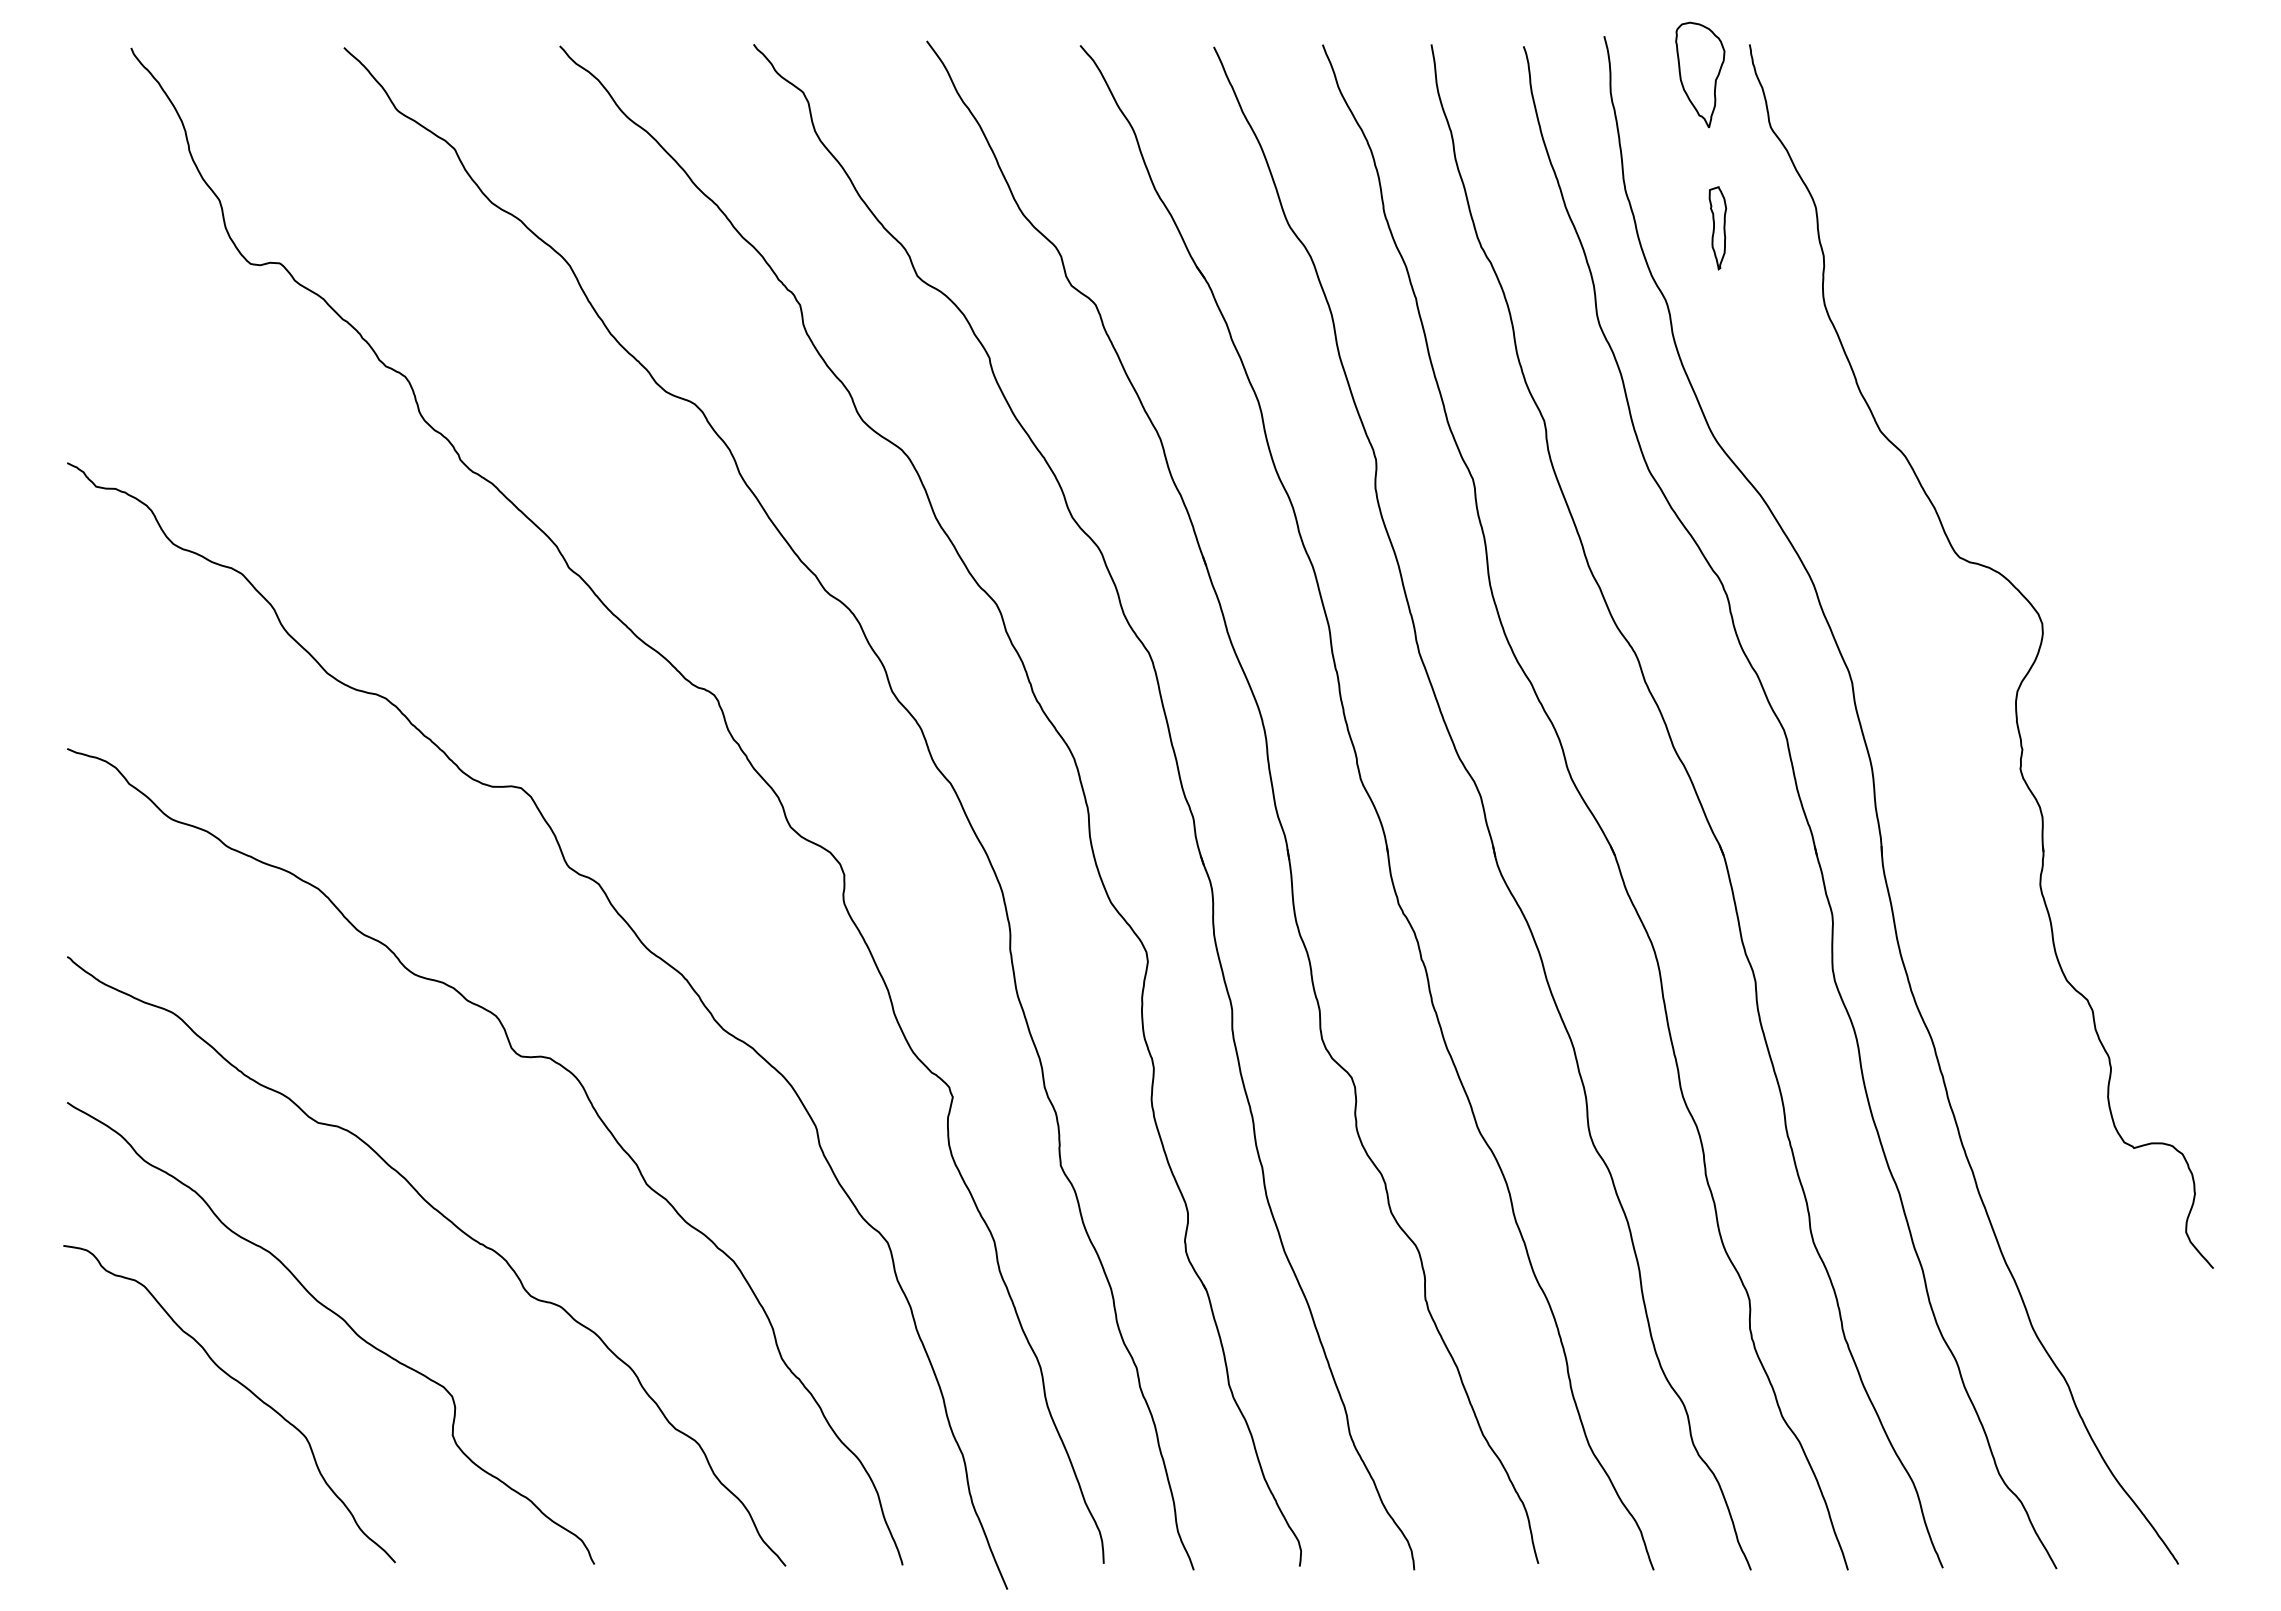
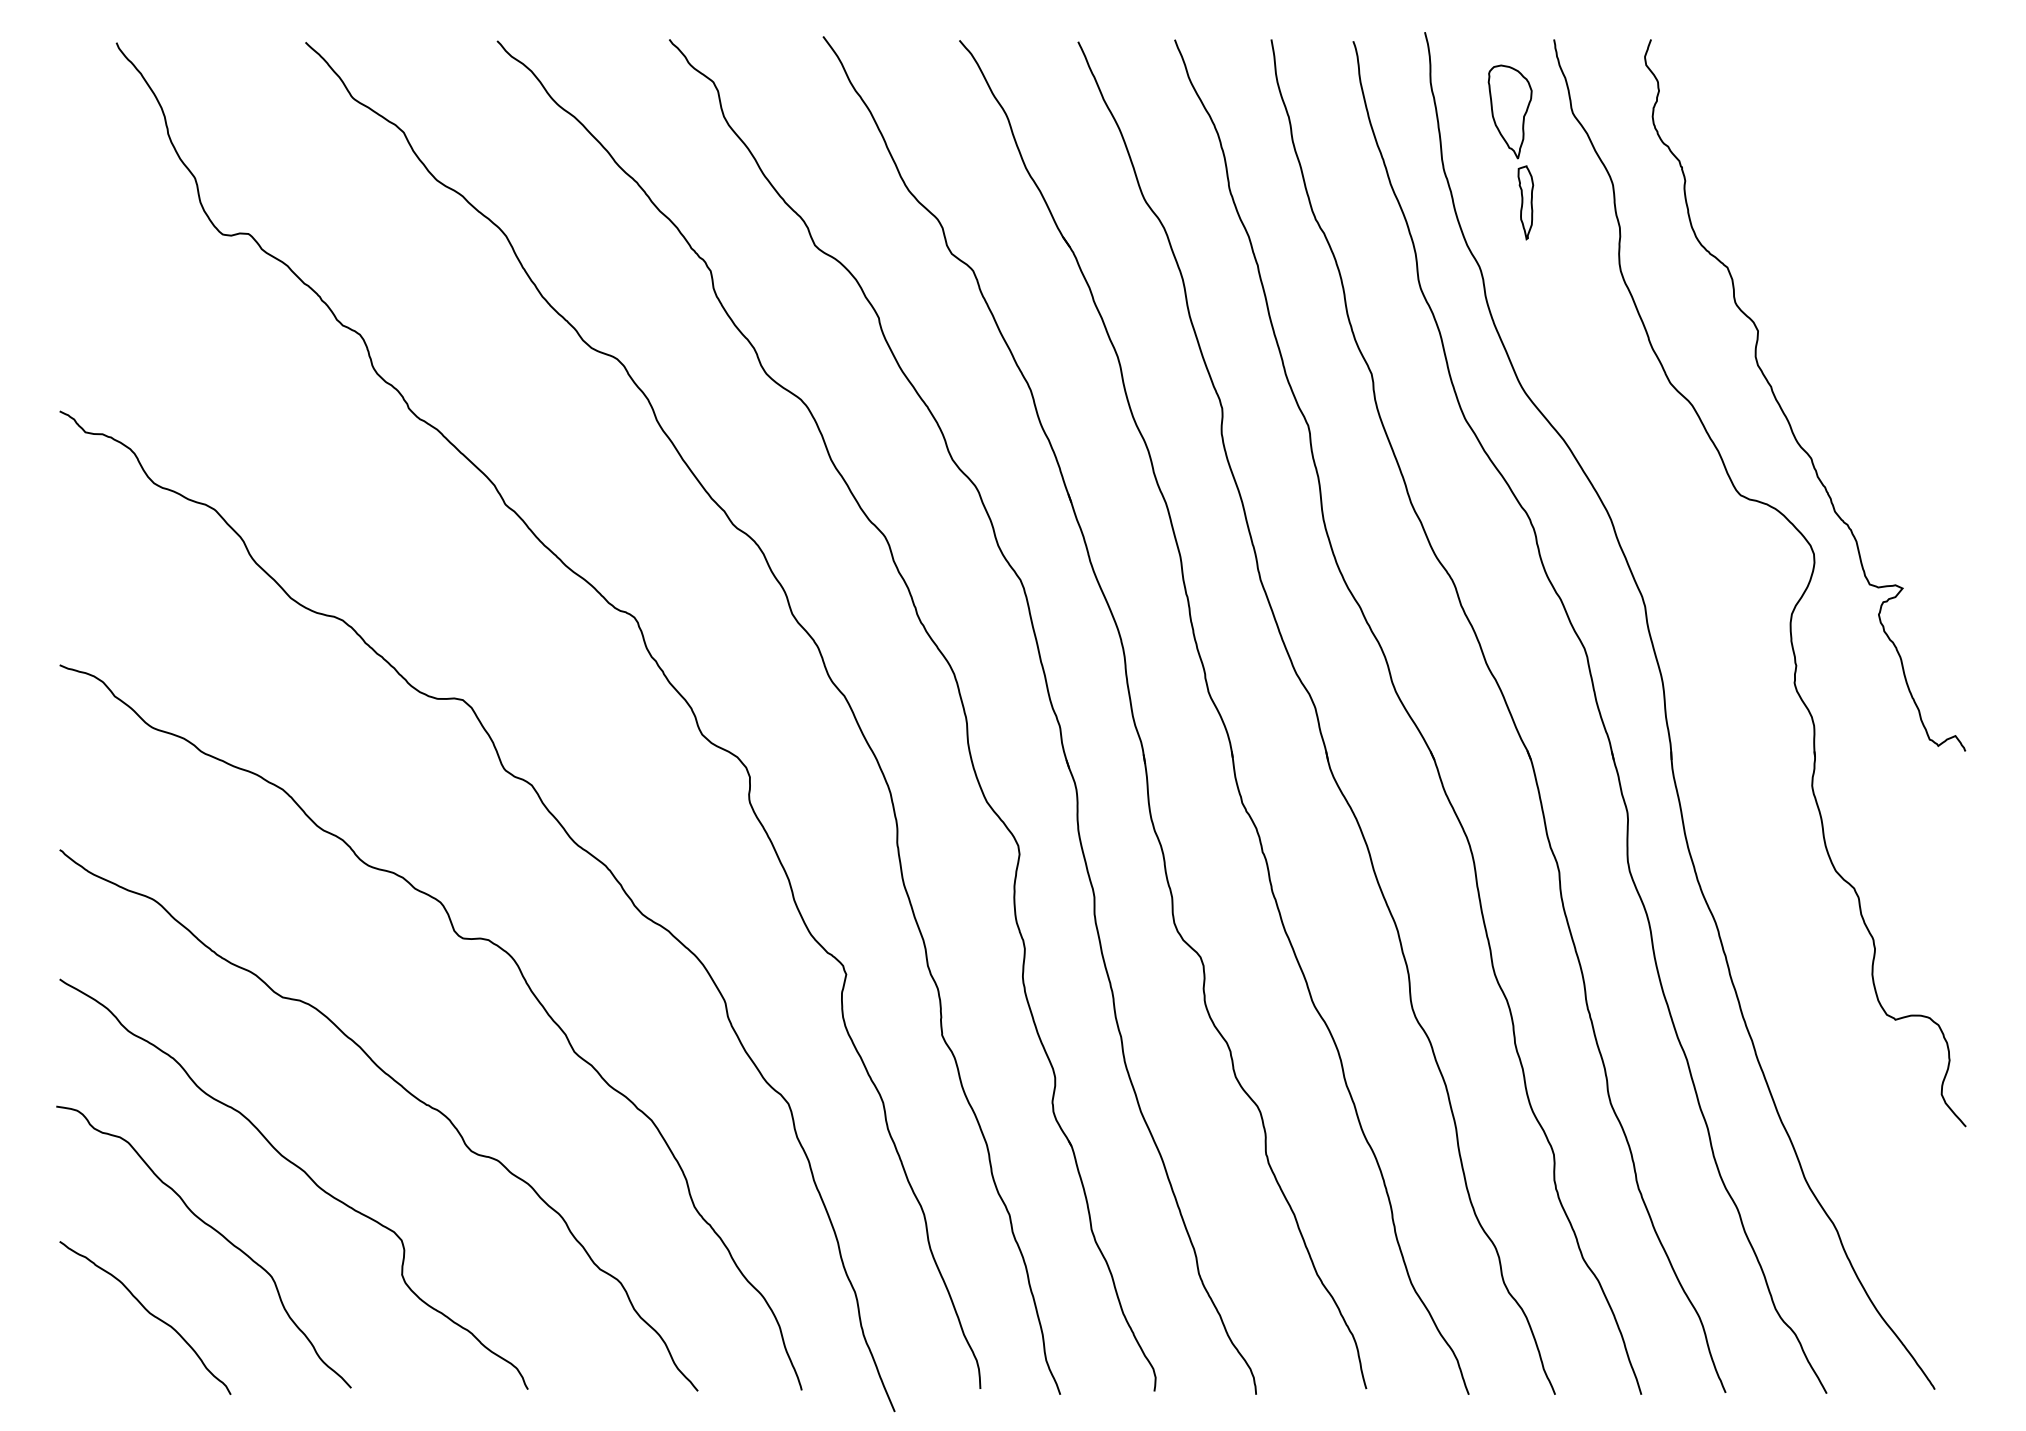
part: (1700, 74) -> (1510, 111), moved
curve: (2006, 459) -> (1782, 408), added
curve: (167, 1478) -> (148, 1313), added

